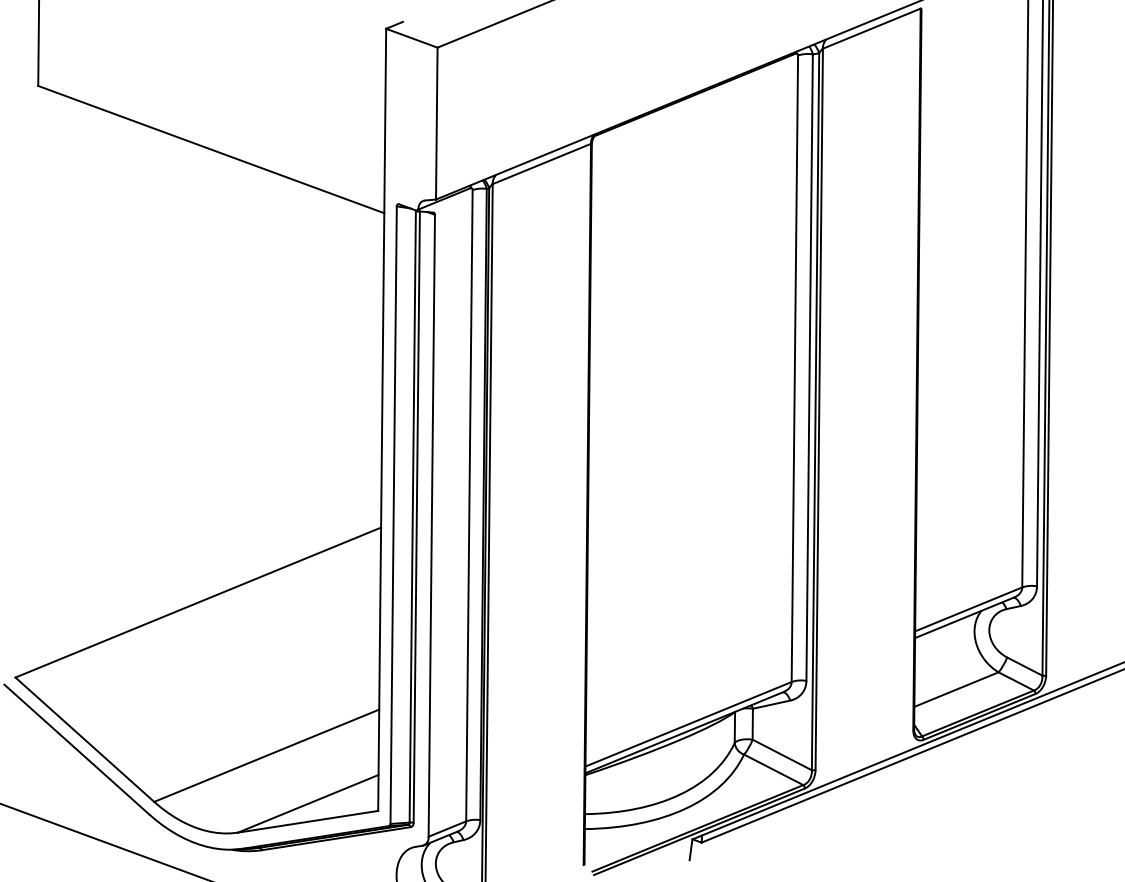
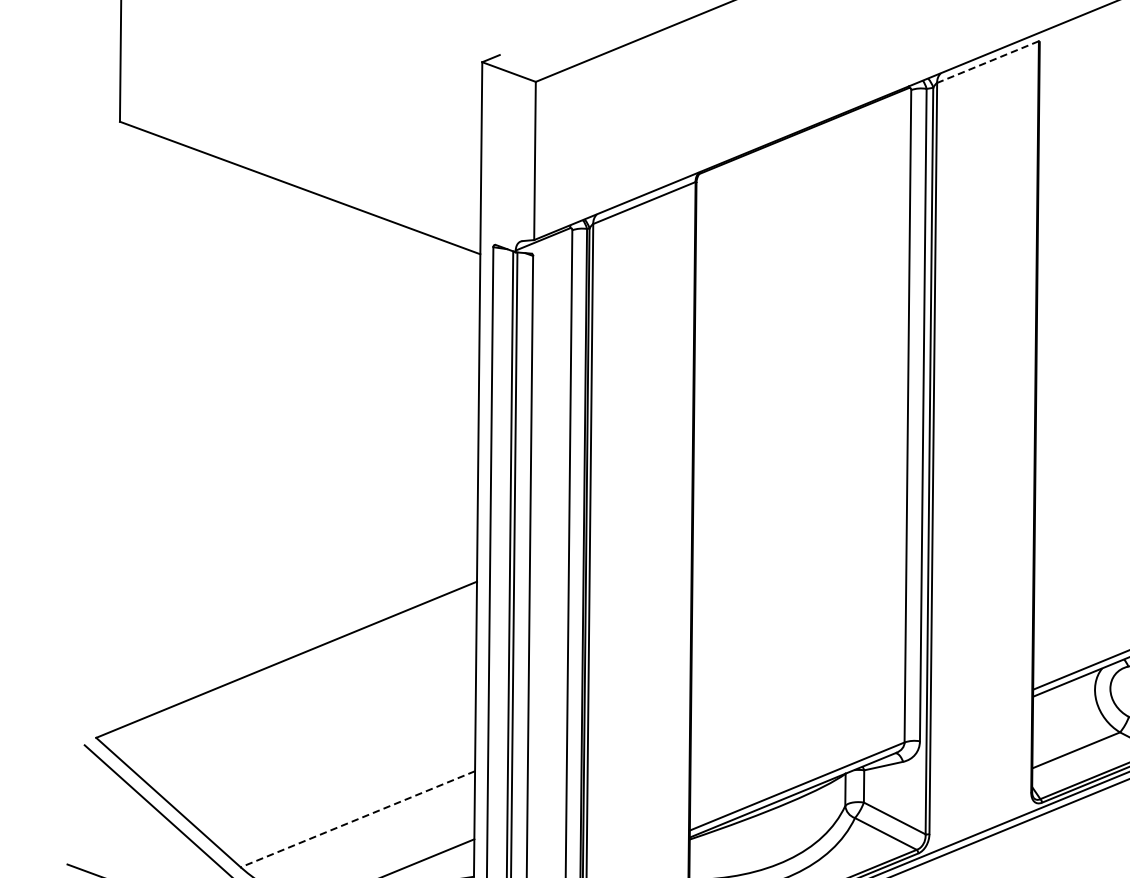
line: (871, 28) -> (987, 61), solid -> dashed
line: (266, 755) -> (357, 819), solid -> dashed

